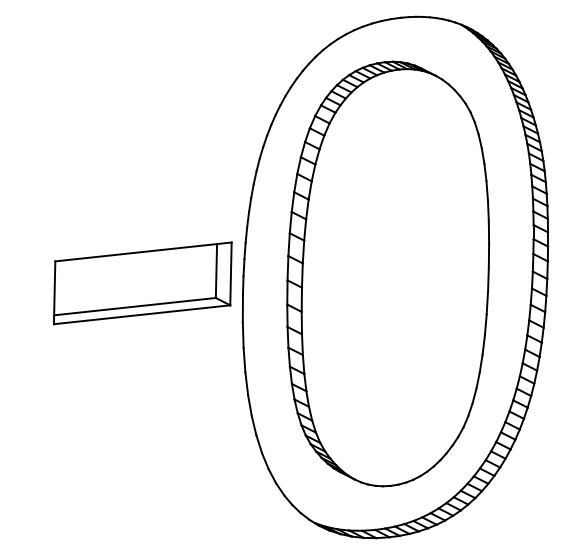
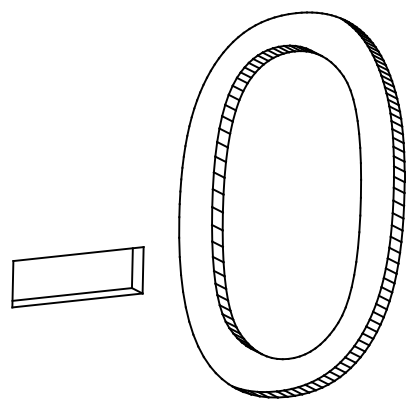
part: (142, 283) -> (77, 277), moved

